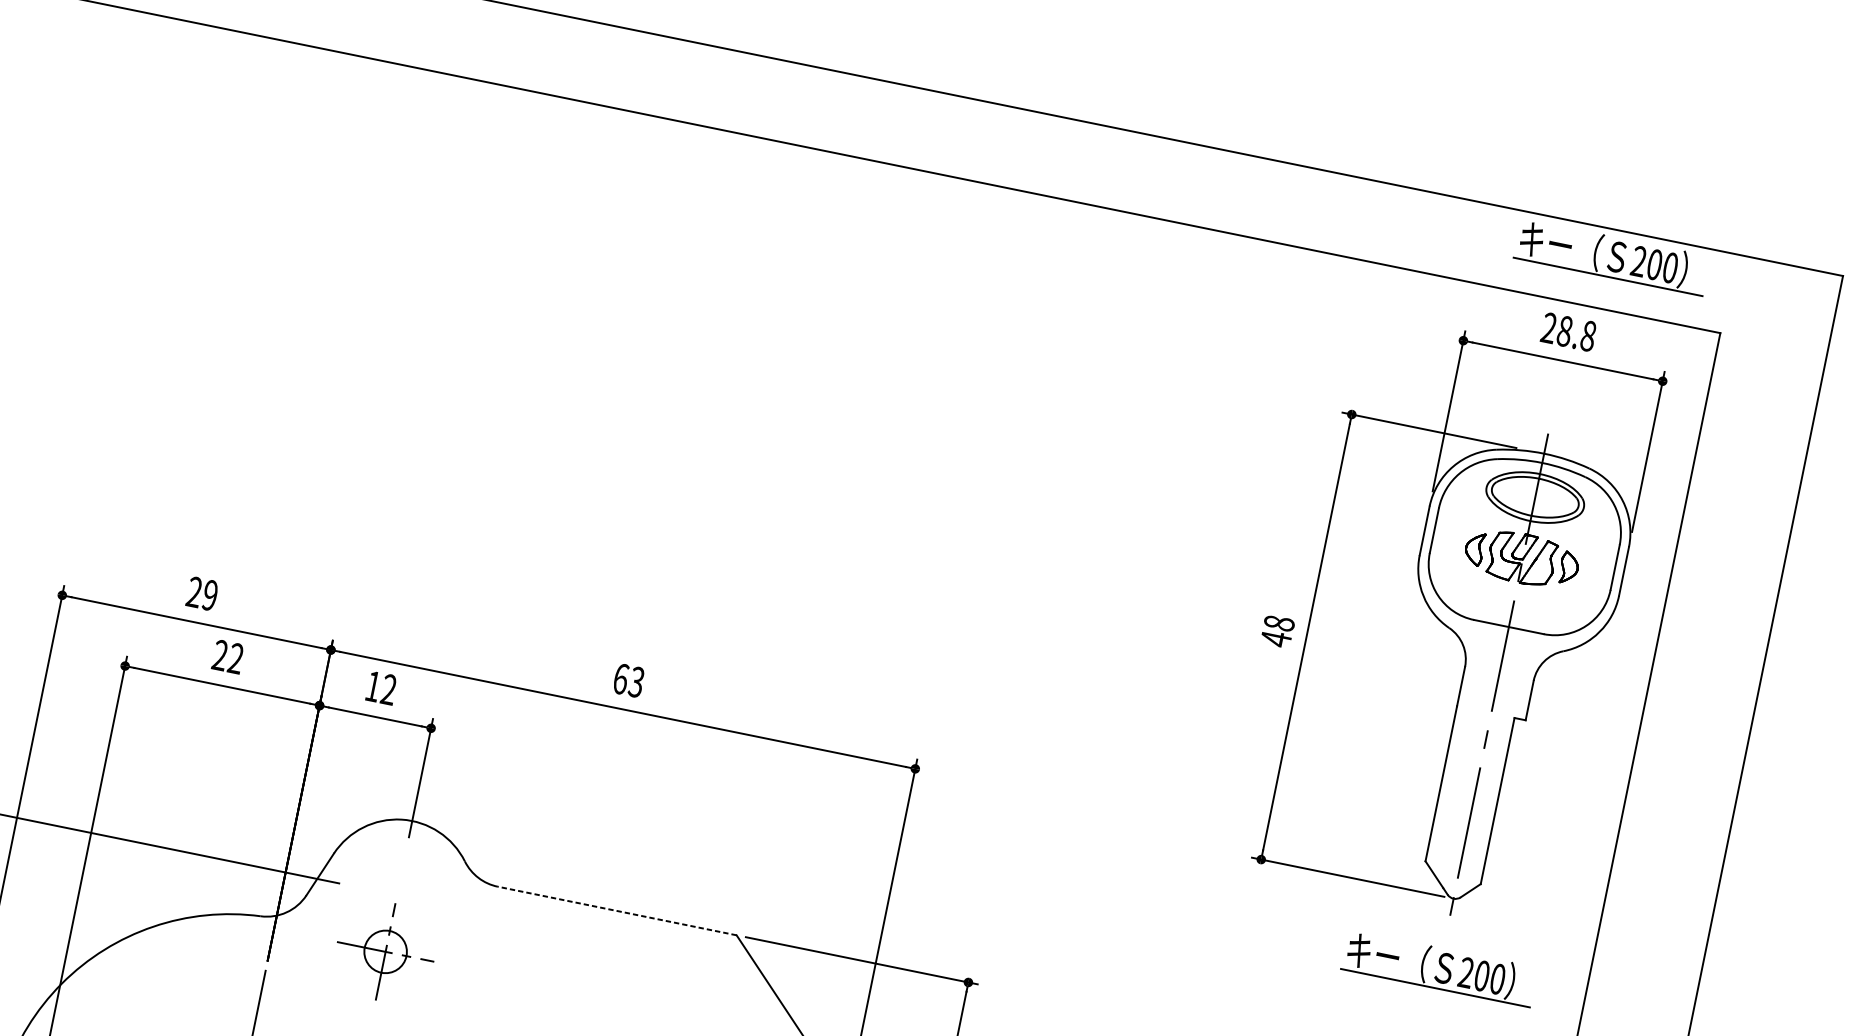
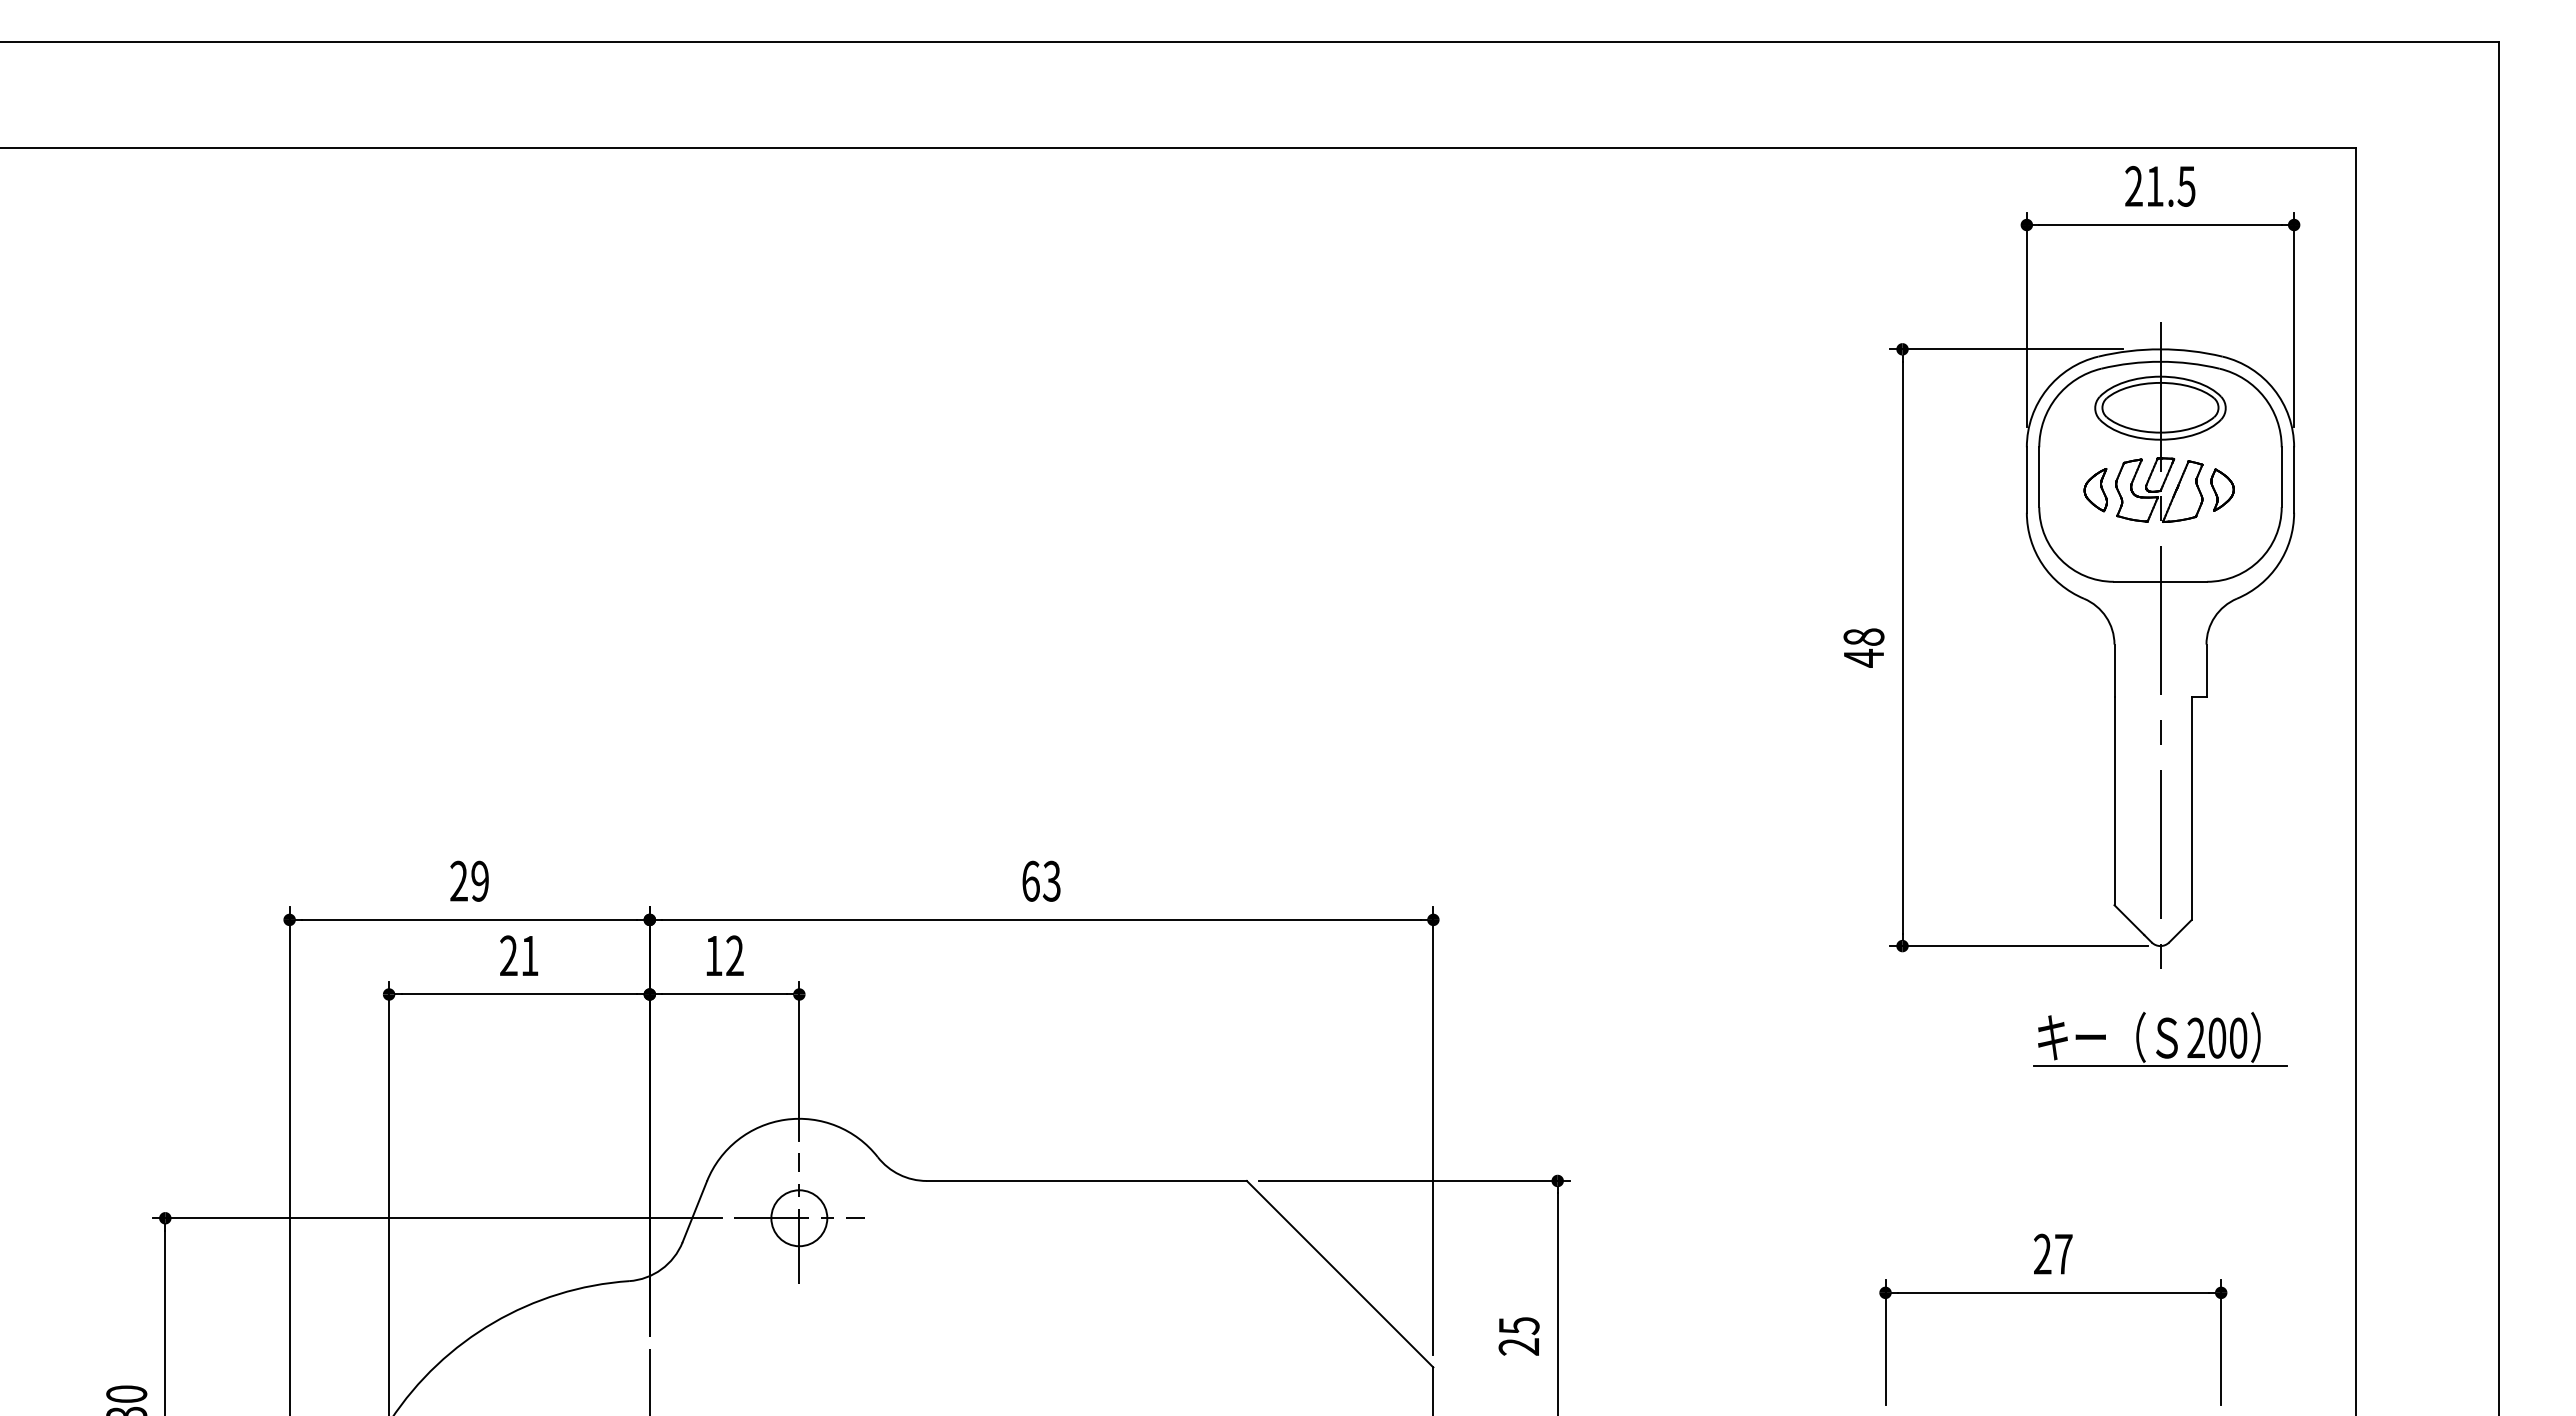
part: (1612, 257) -> (2196, 78), removed
text: (1576, 333) -> (2170, 186), 28.8 -> 21.5
text: (235, 658) -> (529, 955), 22 -> 21
line: (617, 910) -> (1086, 1180), dashed -> solid
part: (385, 952) -> (799, 1218), moved

